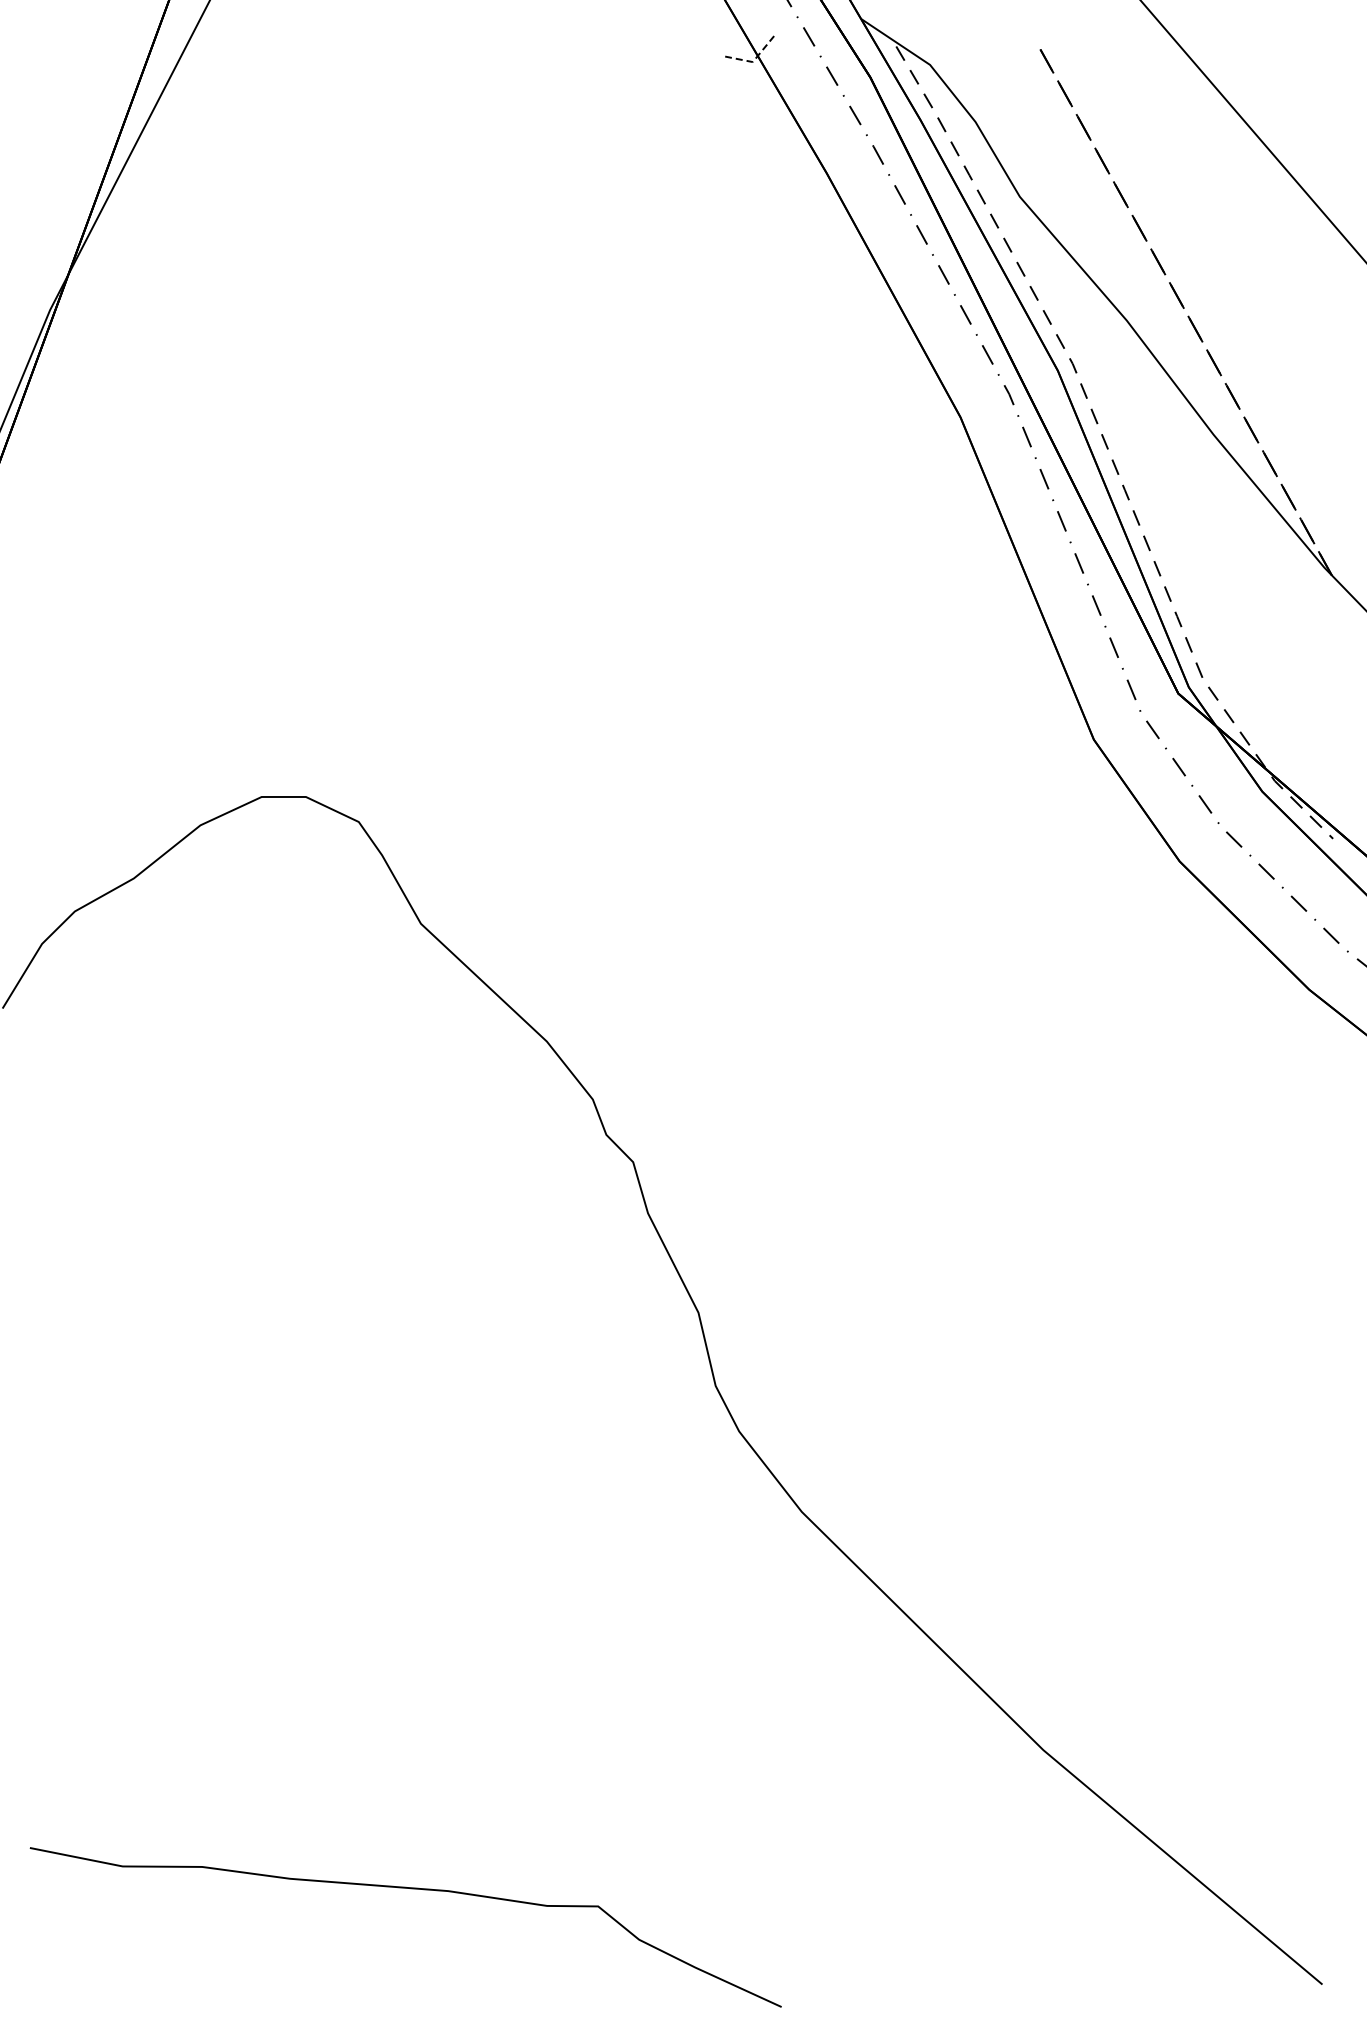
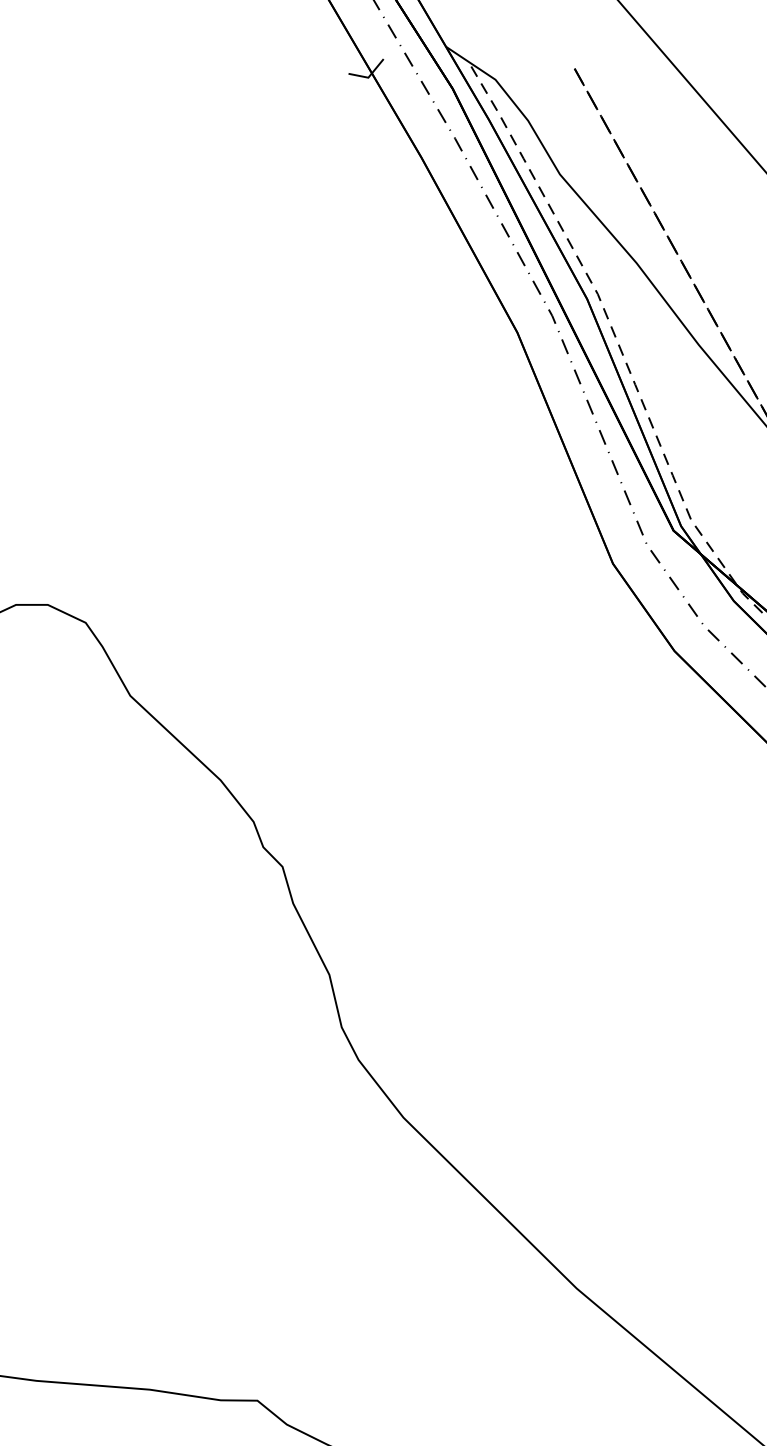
line: (754, 60) -> (369, 76), dashed -> solid

